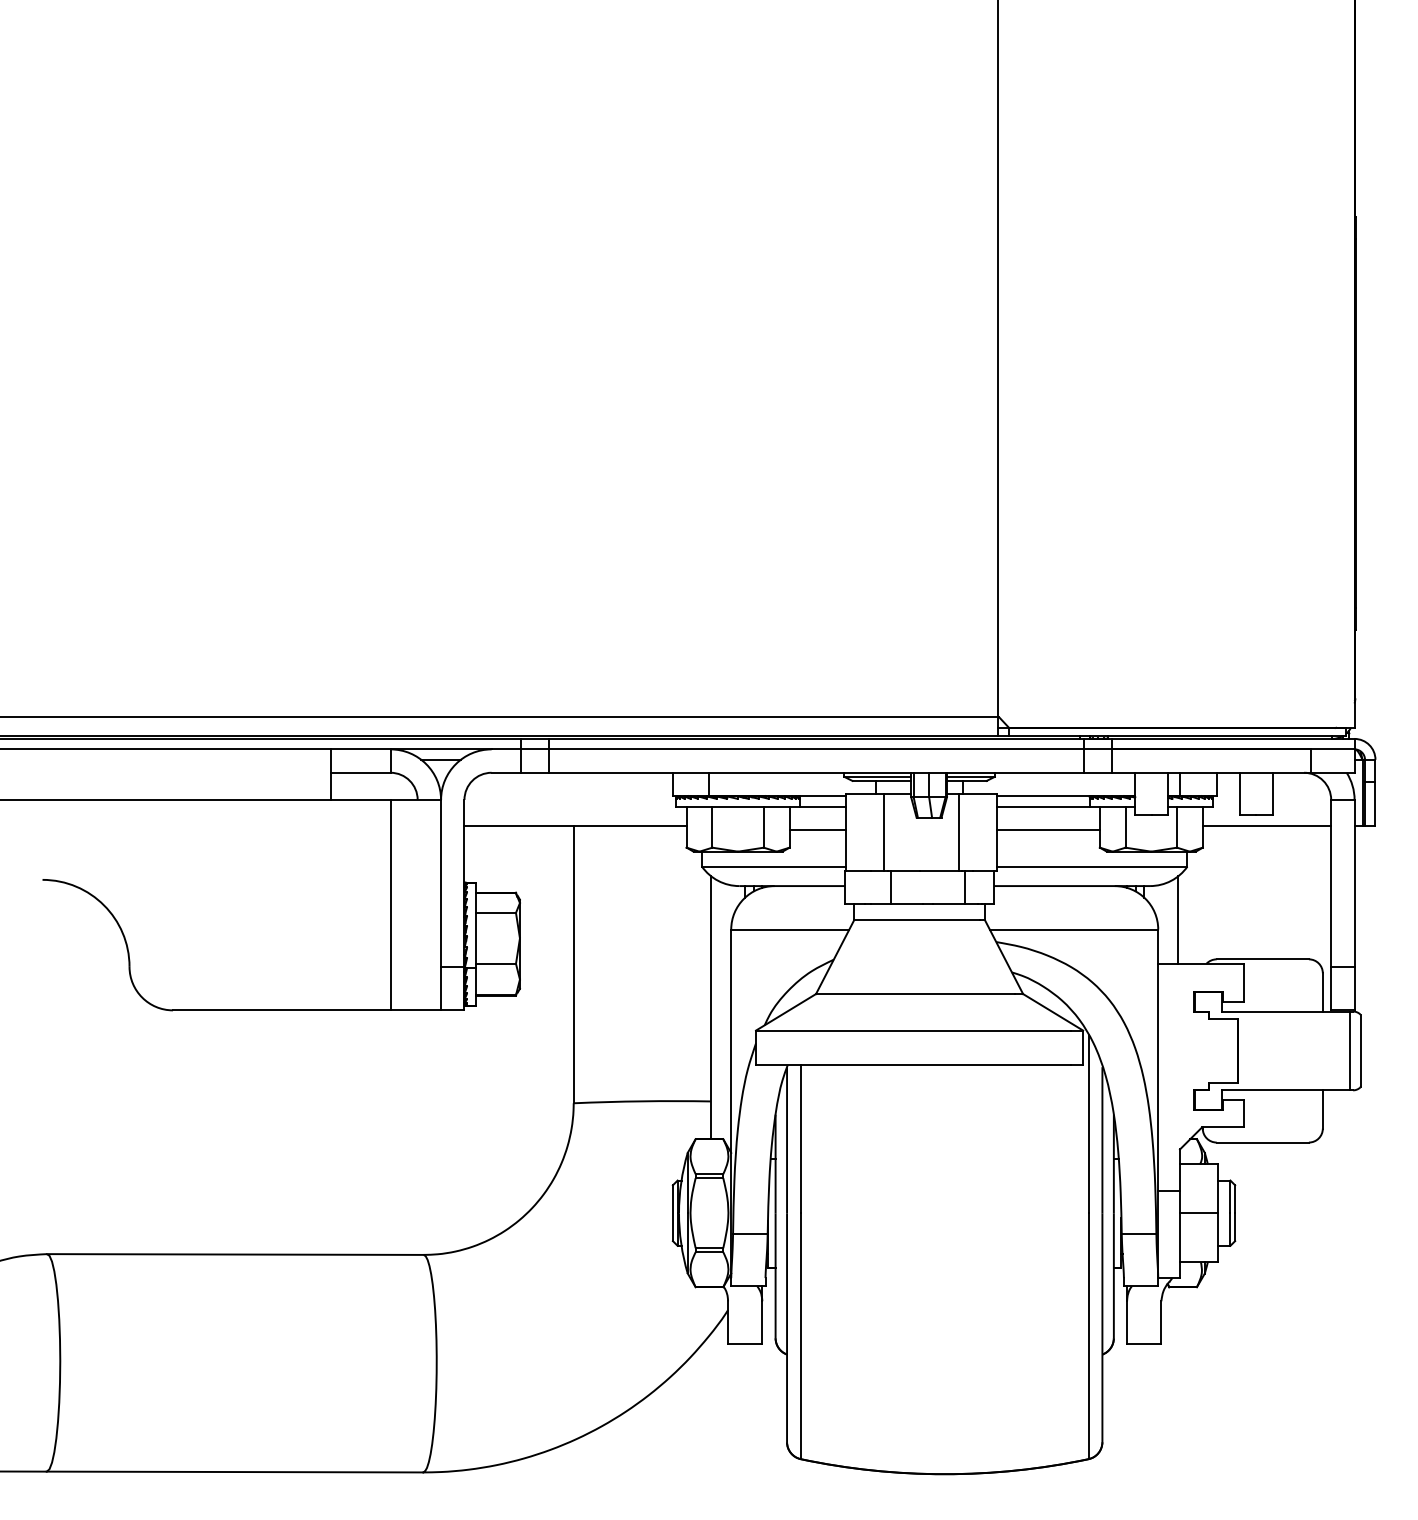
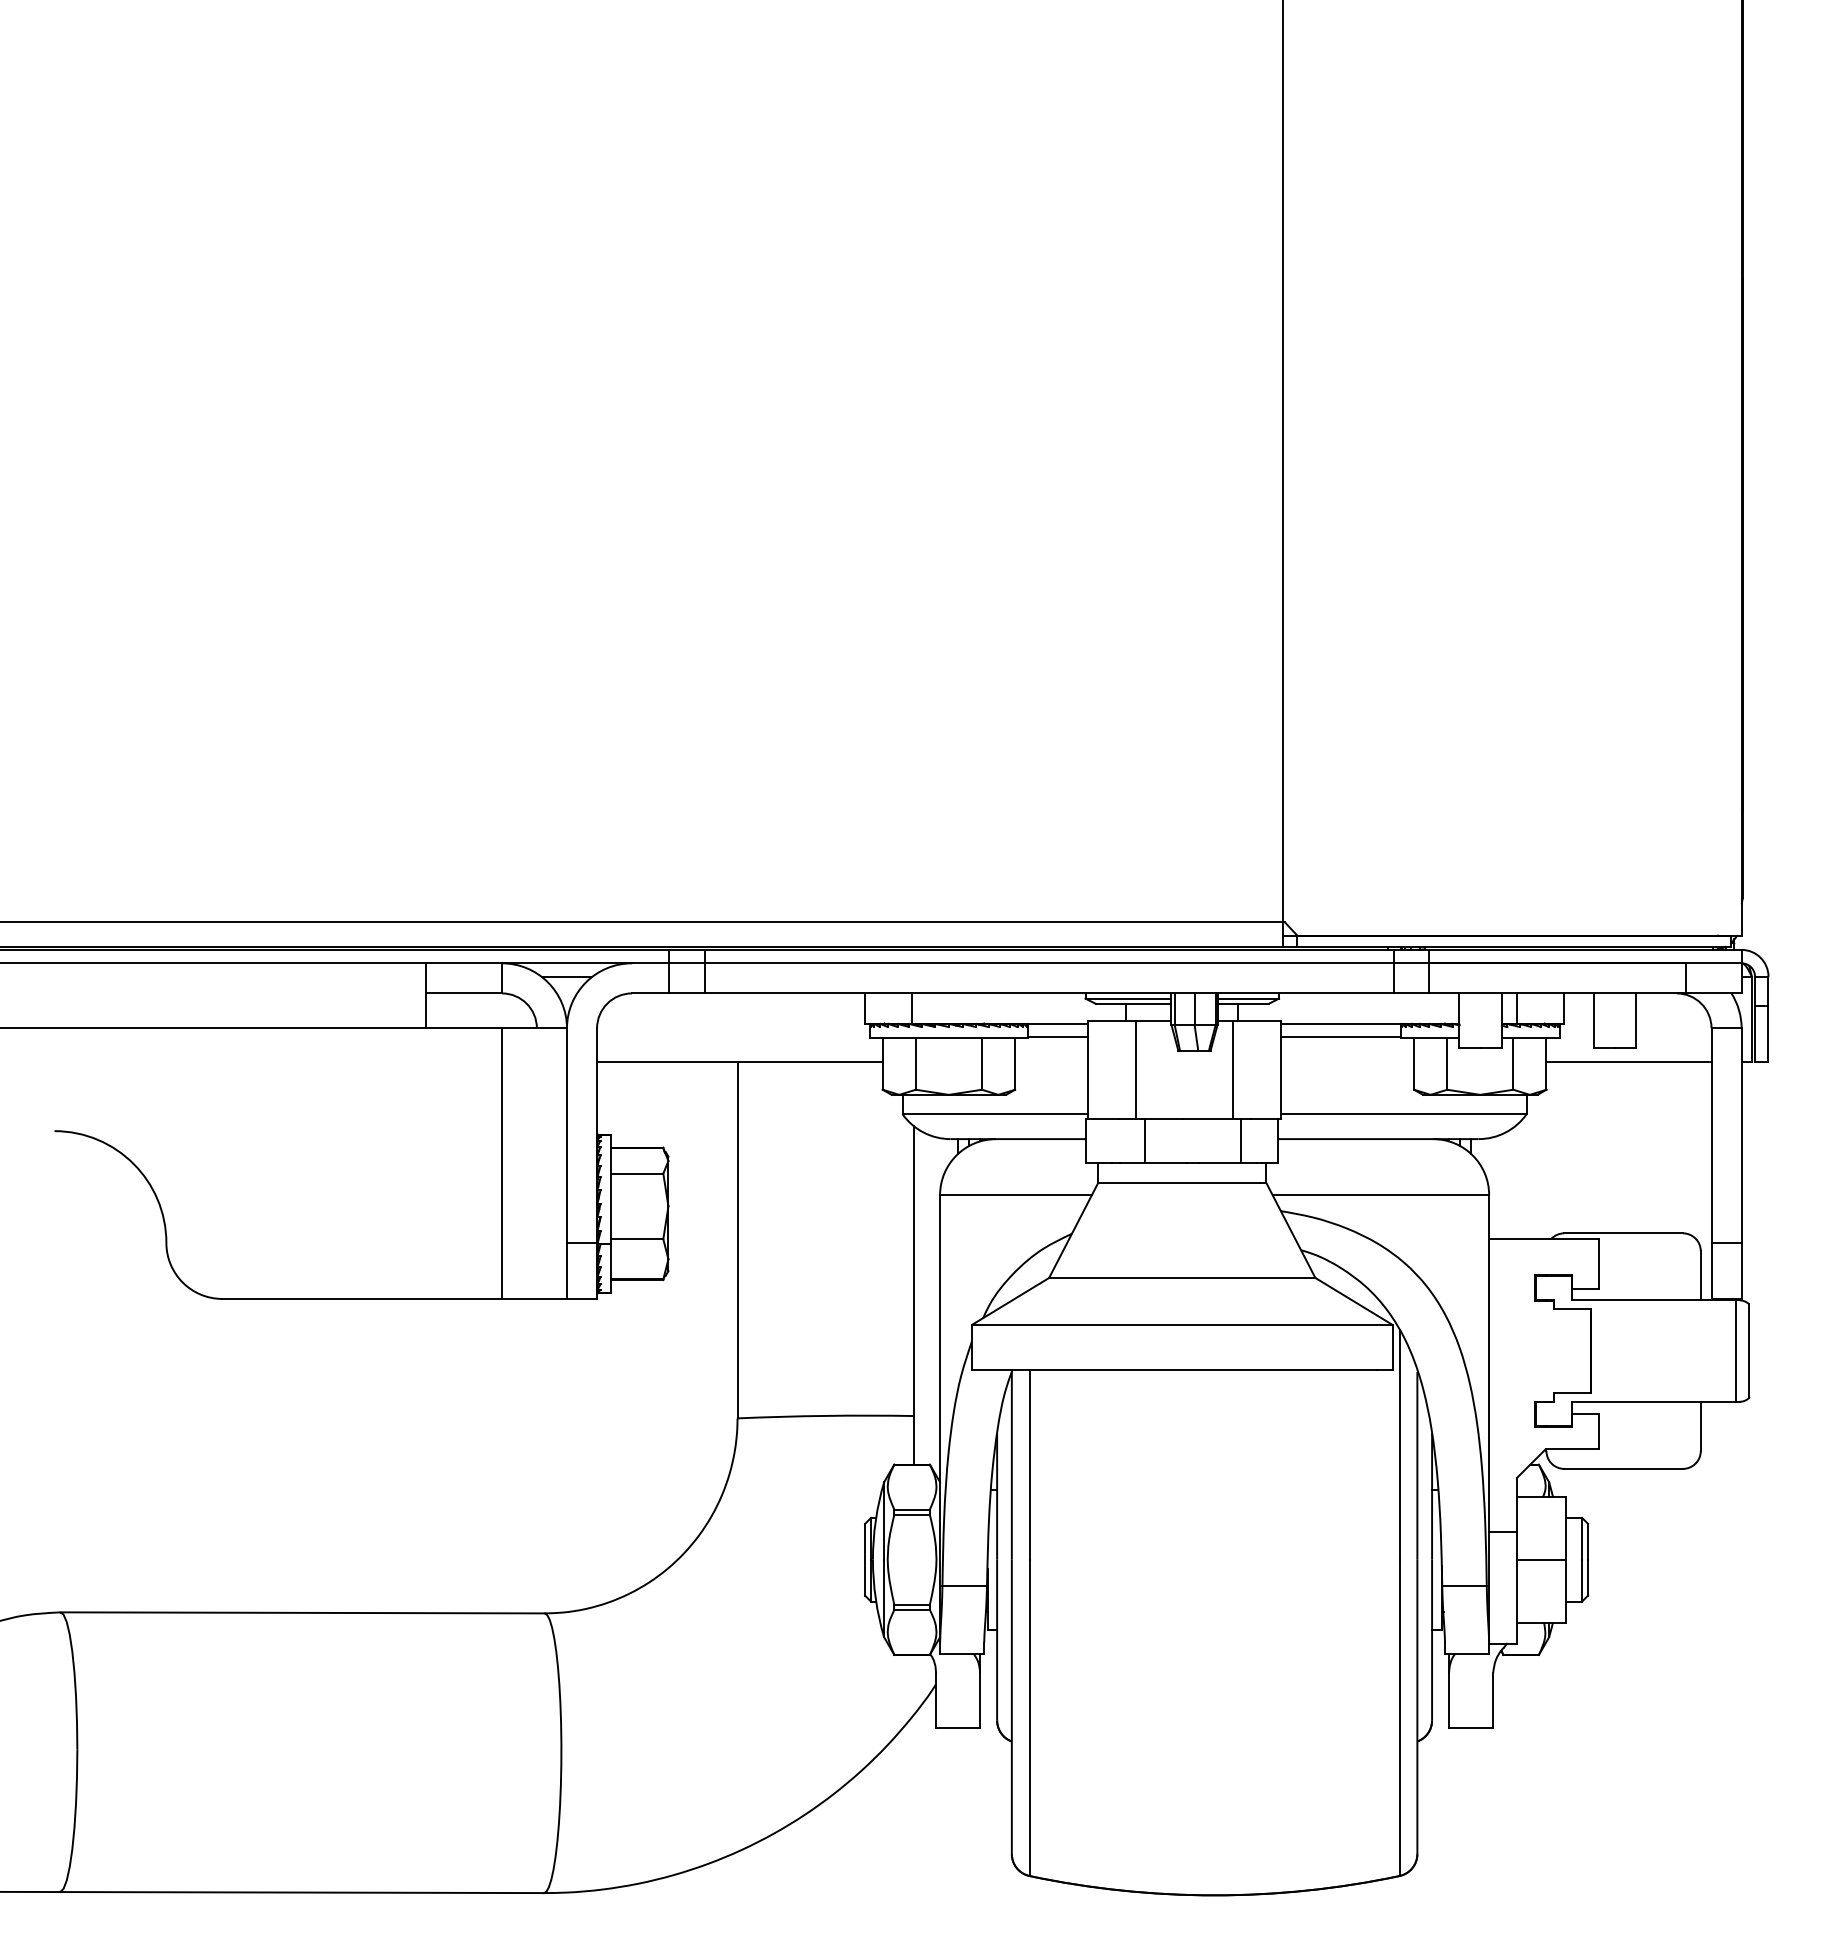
line: (817, 830) -> (1051, 1067), removed
line: (1048, 830) -> (1347, 1067), removed
line: (1178, 919) -> (1515, 1182), removed

